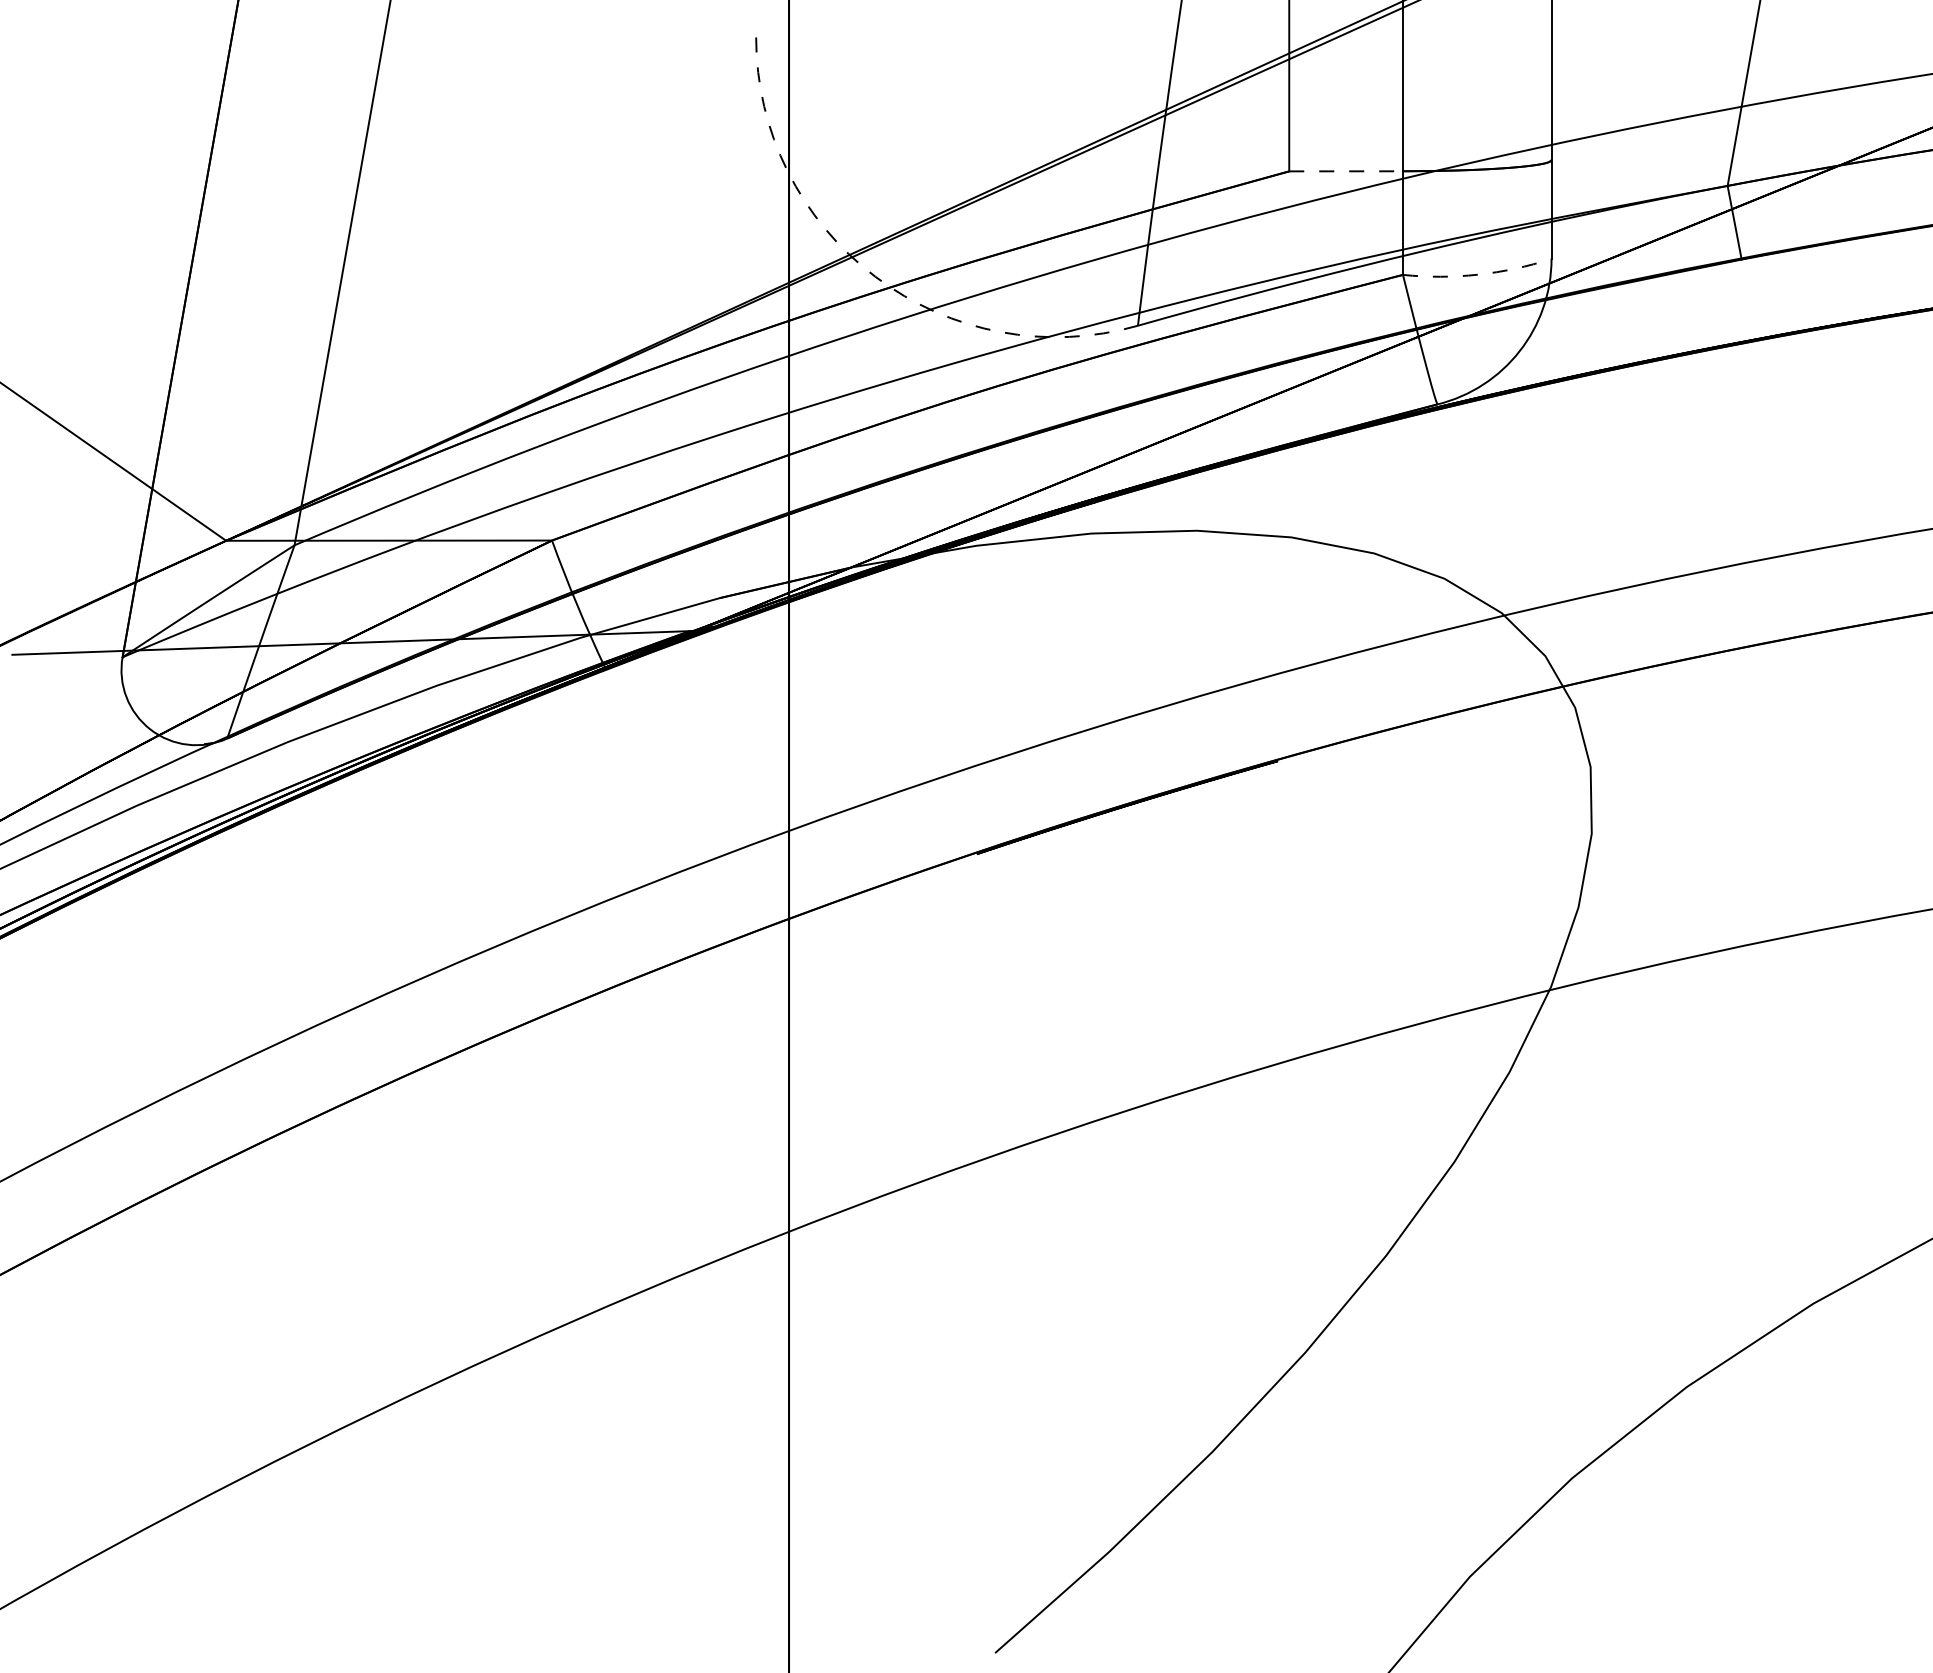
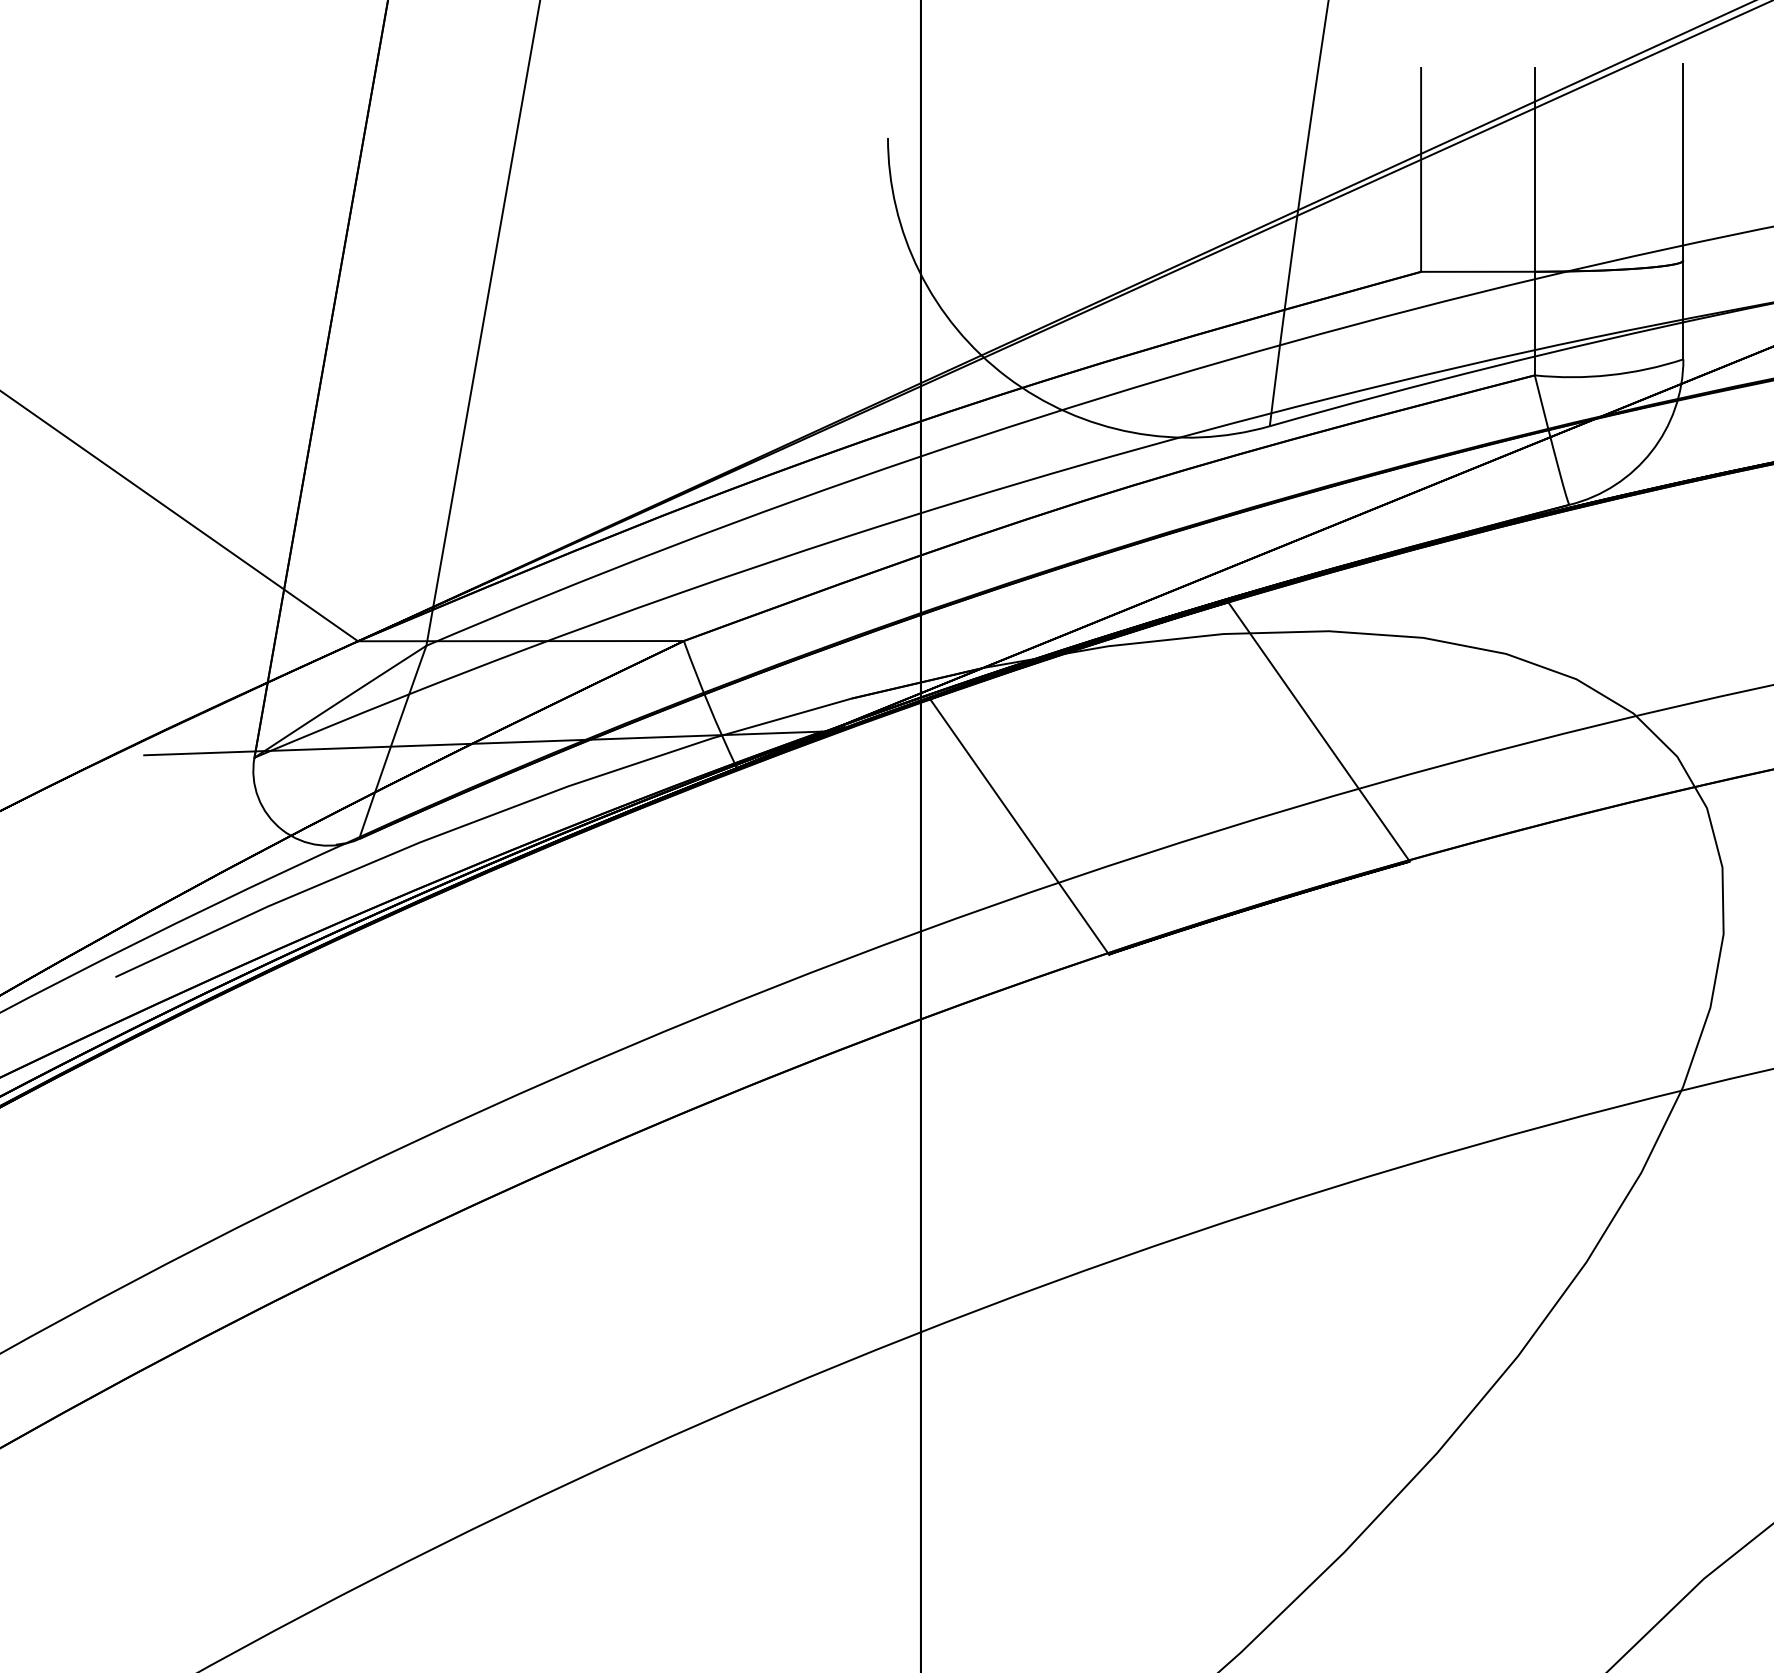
line: (1346, 171) -> (1478, 271), dashed -> solid
arc: (1478, 274) -> (1610, 374), dashed -> solid
arc: (875, 276) -> (1007, 376), dashed -> solid
line: (1187, 631) -> (1319, 731), added
line: (887, 726) -> (1019, 826), added

